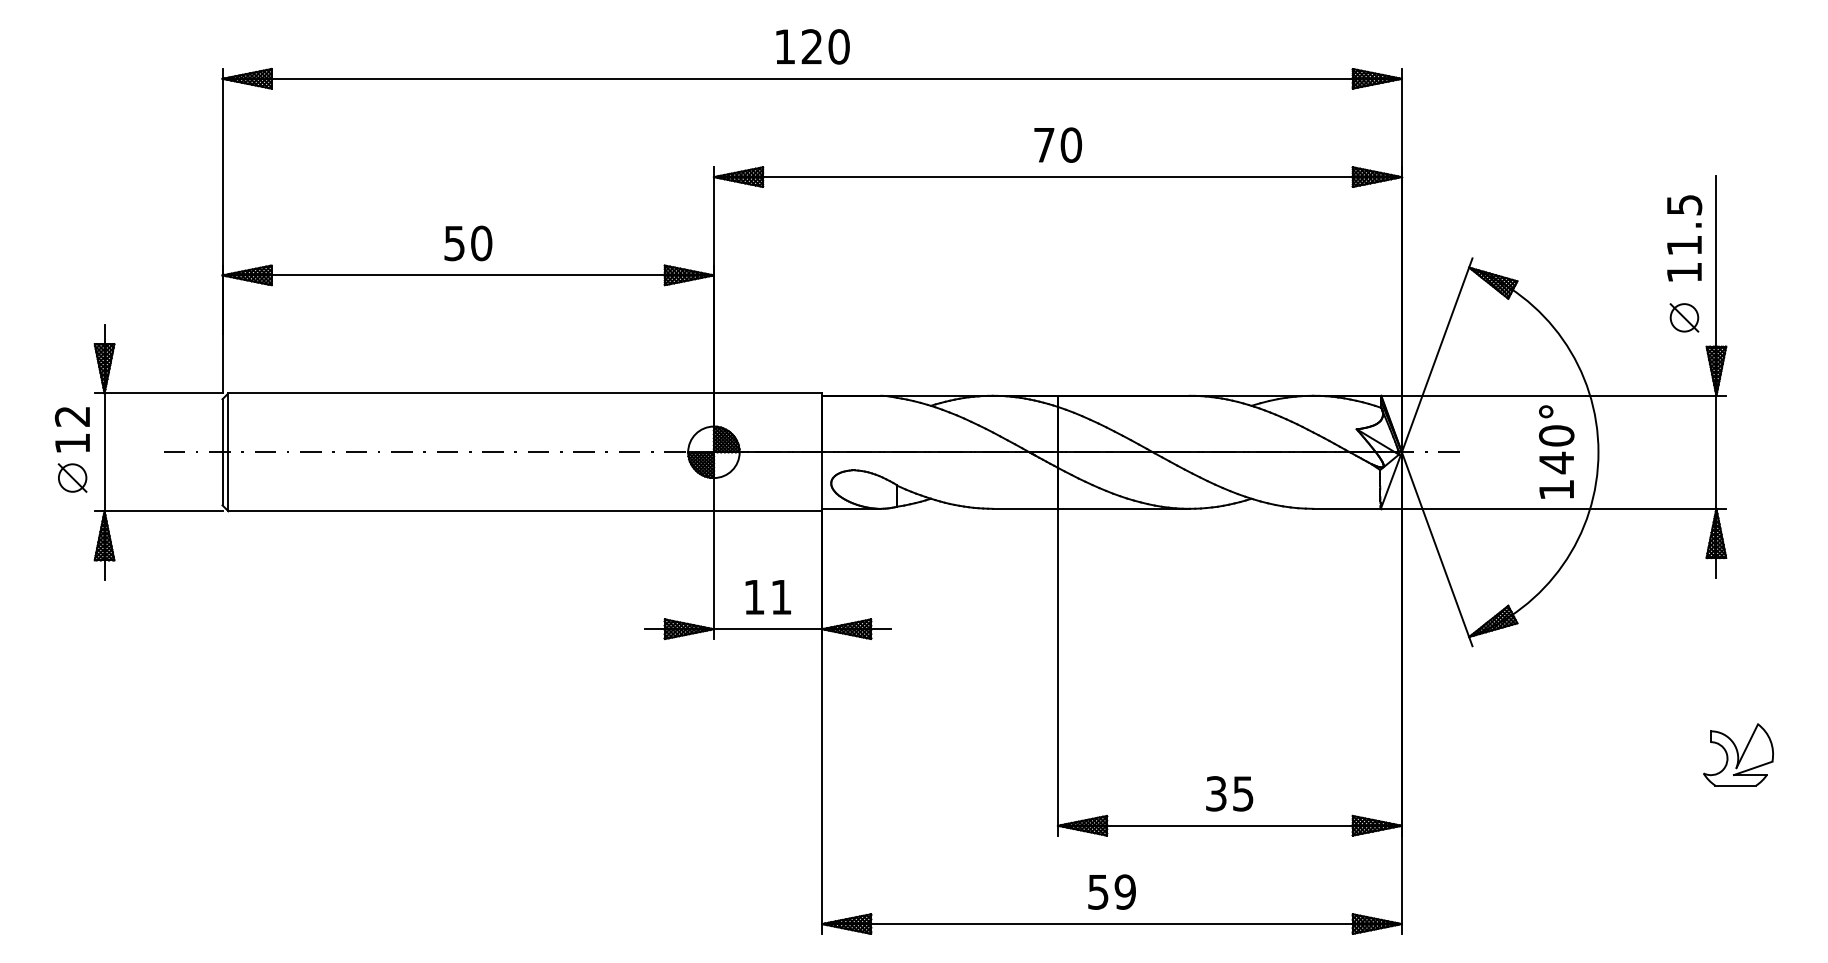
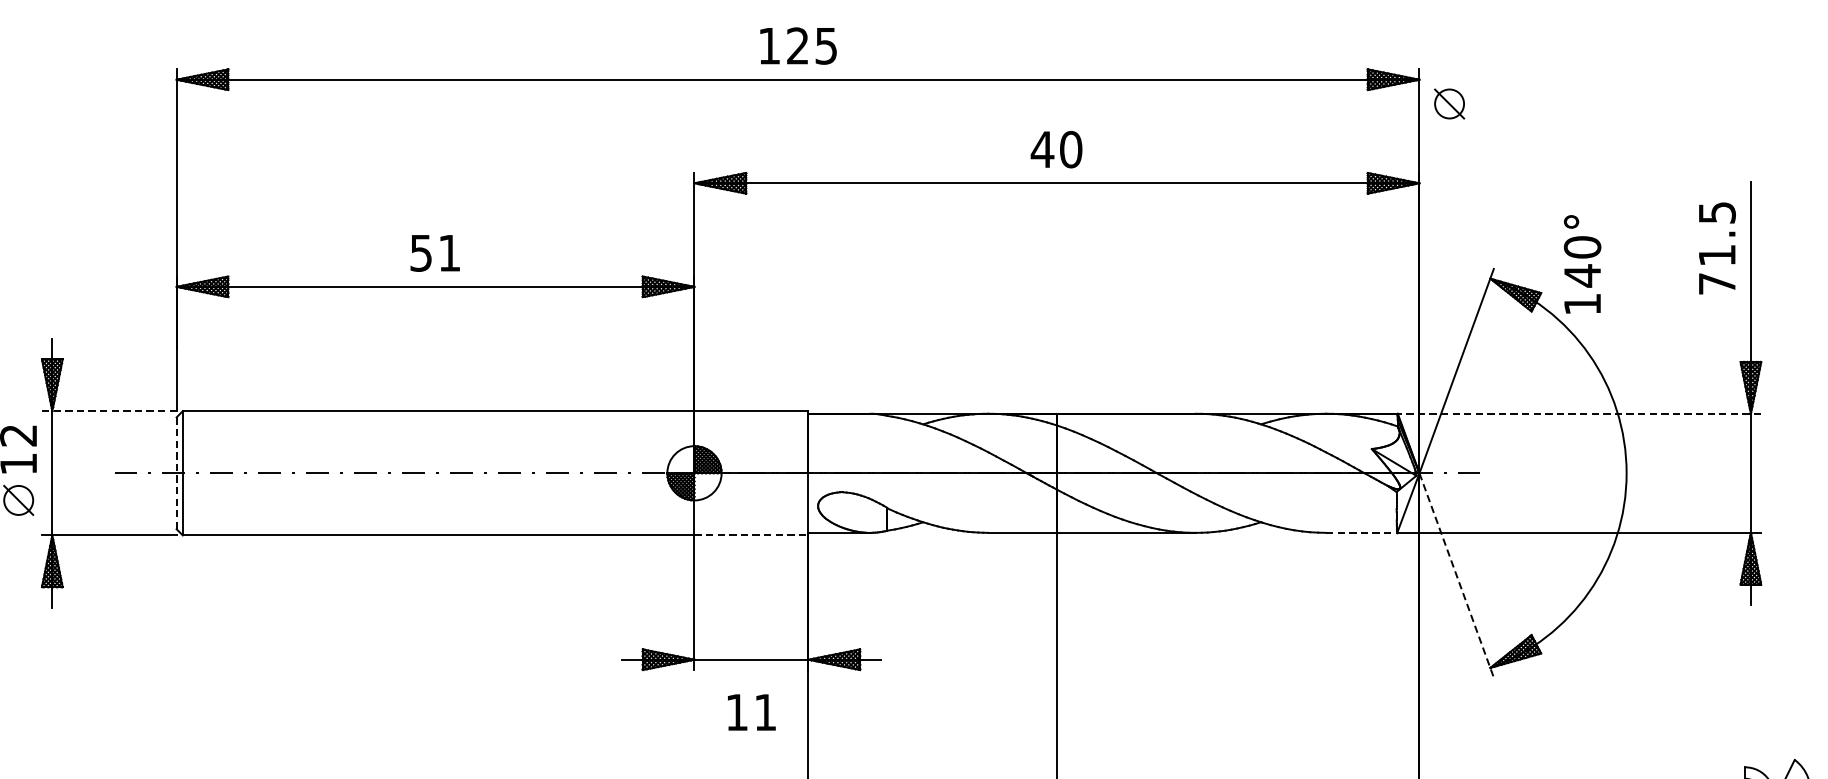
text: (838, 46) -> (825, 45), 120 -> 125
text: (1044, 145) -> (1042, 149), 70 -> 40
text: (481, 243) -> (449, 253), 50 -> 51
text: (1684, 272) -> (1717, 283), 11.5 -> 71.5
part: (1684, 317) -> (1449, 103), moved
line: (158, 393) -> (109, 411), solid -> dashed
line: (1553, 395) -> (1579, 413), solid -> dashed
text: (1556, 451) -> (1582, 263), moved
line: (222, 452) -> (176, 473), solid -> dashed
line: (1347, 508) -> (1362, 532), solid -> dashed
line: (768, 511) -> (751, 535), solid -> dashed
line: (1437, 549) -> (1456, 575), solid -> dashed
text: (767, 597) -> (750, 712), moved

